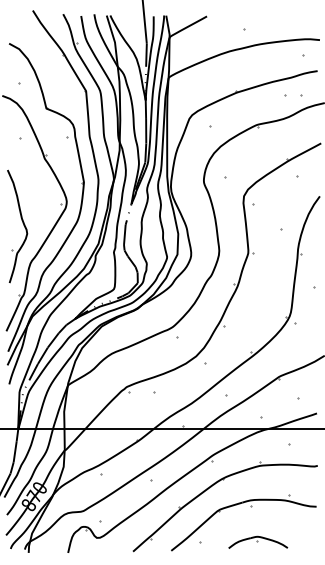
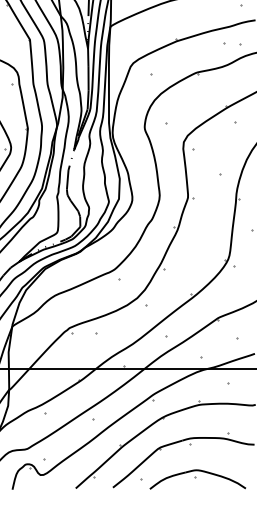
part: (257, 542) -> (196, 479), size x1.67

